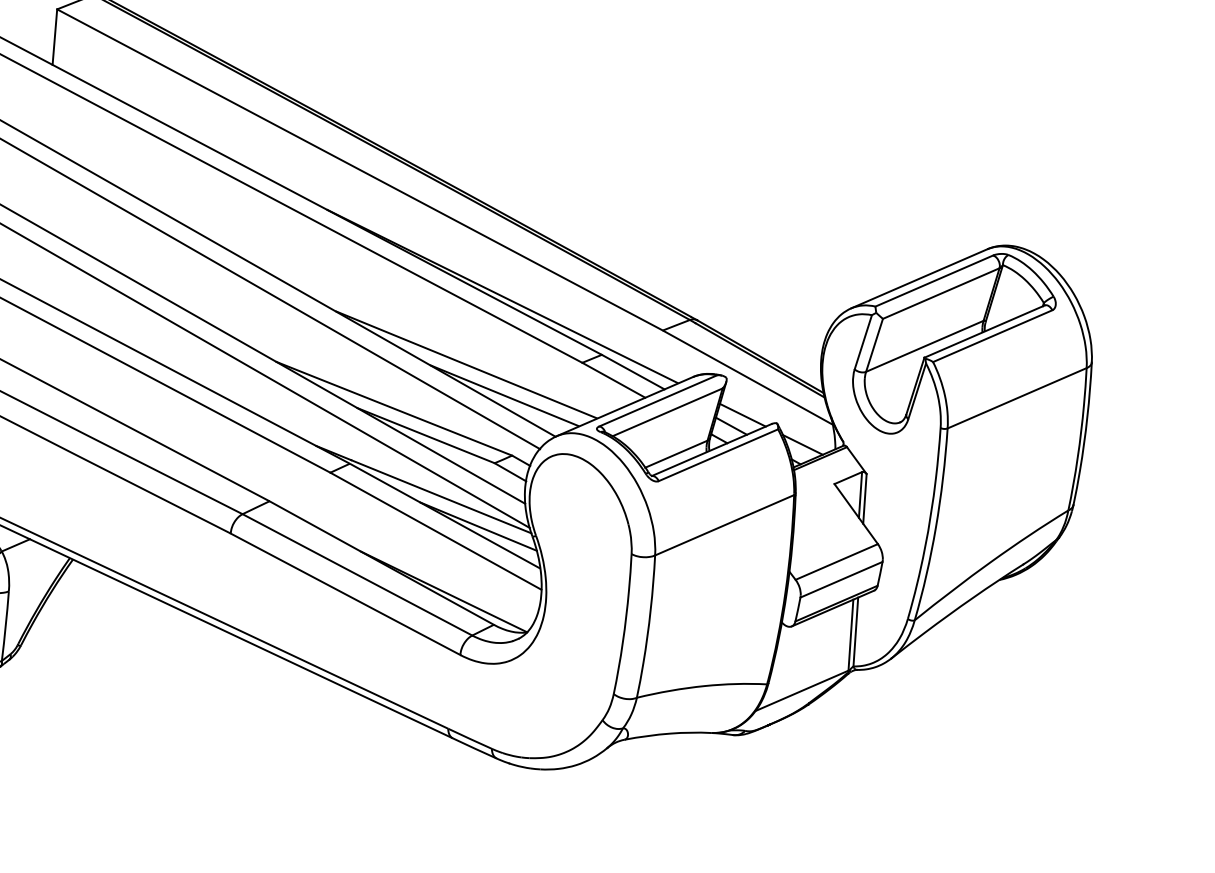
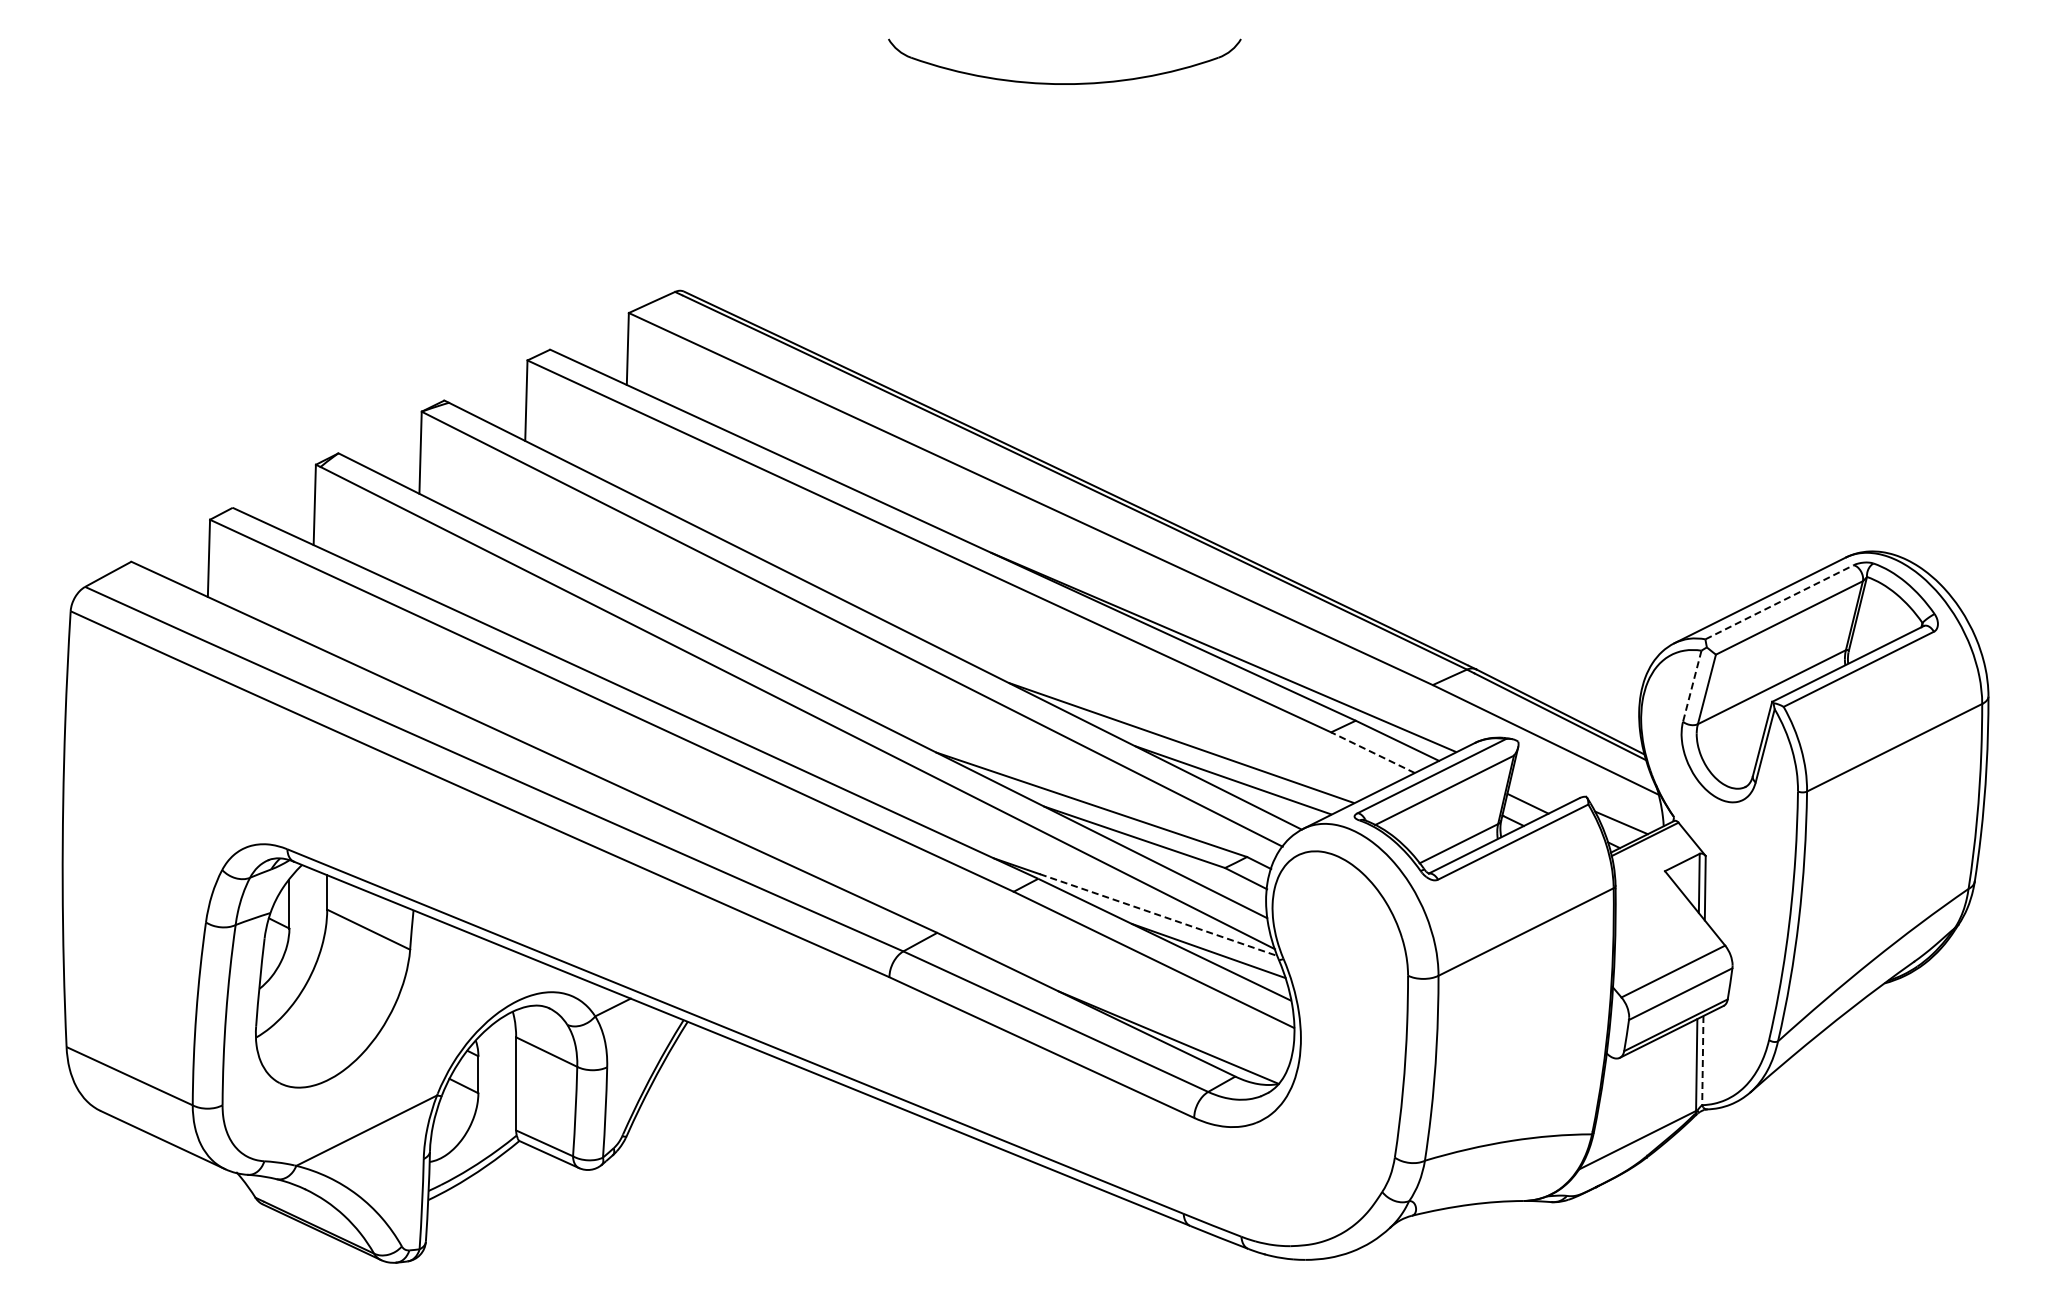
line: (934, 281) -> (1779, 602), solid -> dashed
line: (863, 342) -> (1692, 686), solid -> dashed
line: (614, 380) -> (1373, 752), solid -> dashed
line: (742, 414) -> (1541, 788), removed
line: (441, 497) -> (1158, 915), solid -> dashed
line: (855, 631) -> (1702, 1060), solid -> dashed

